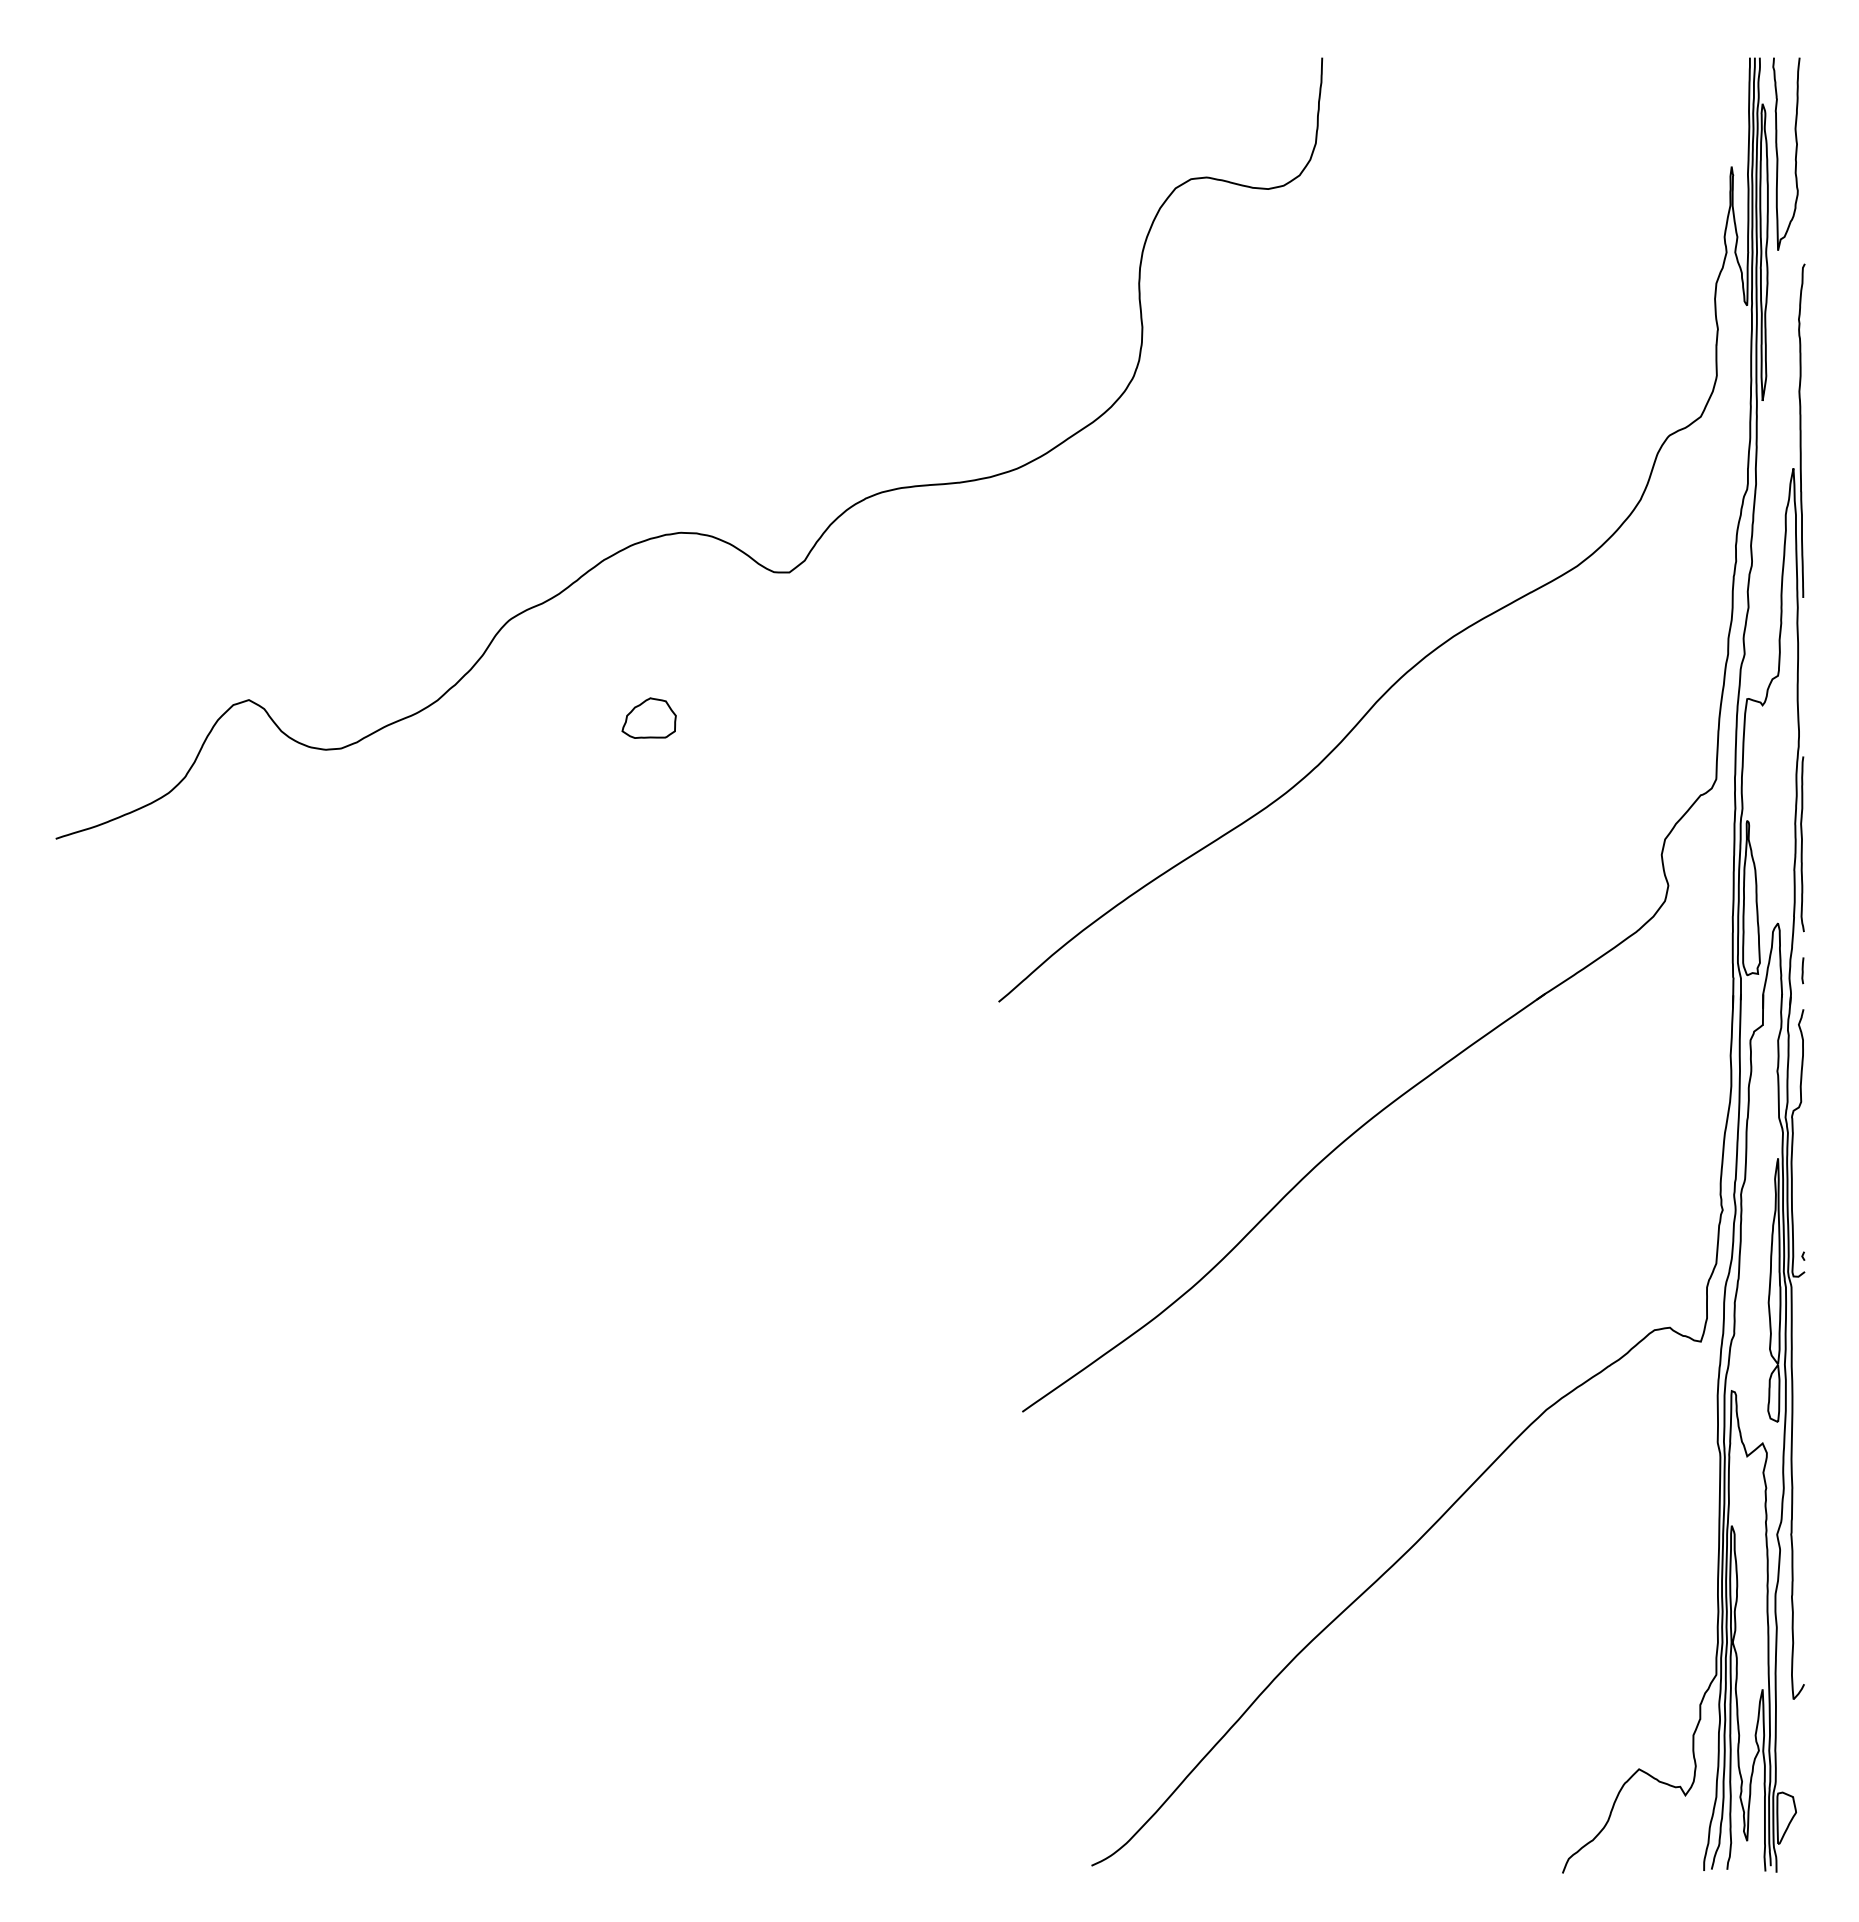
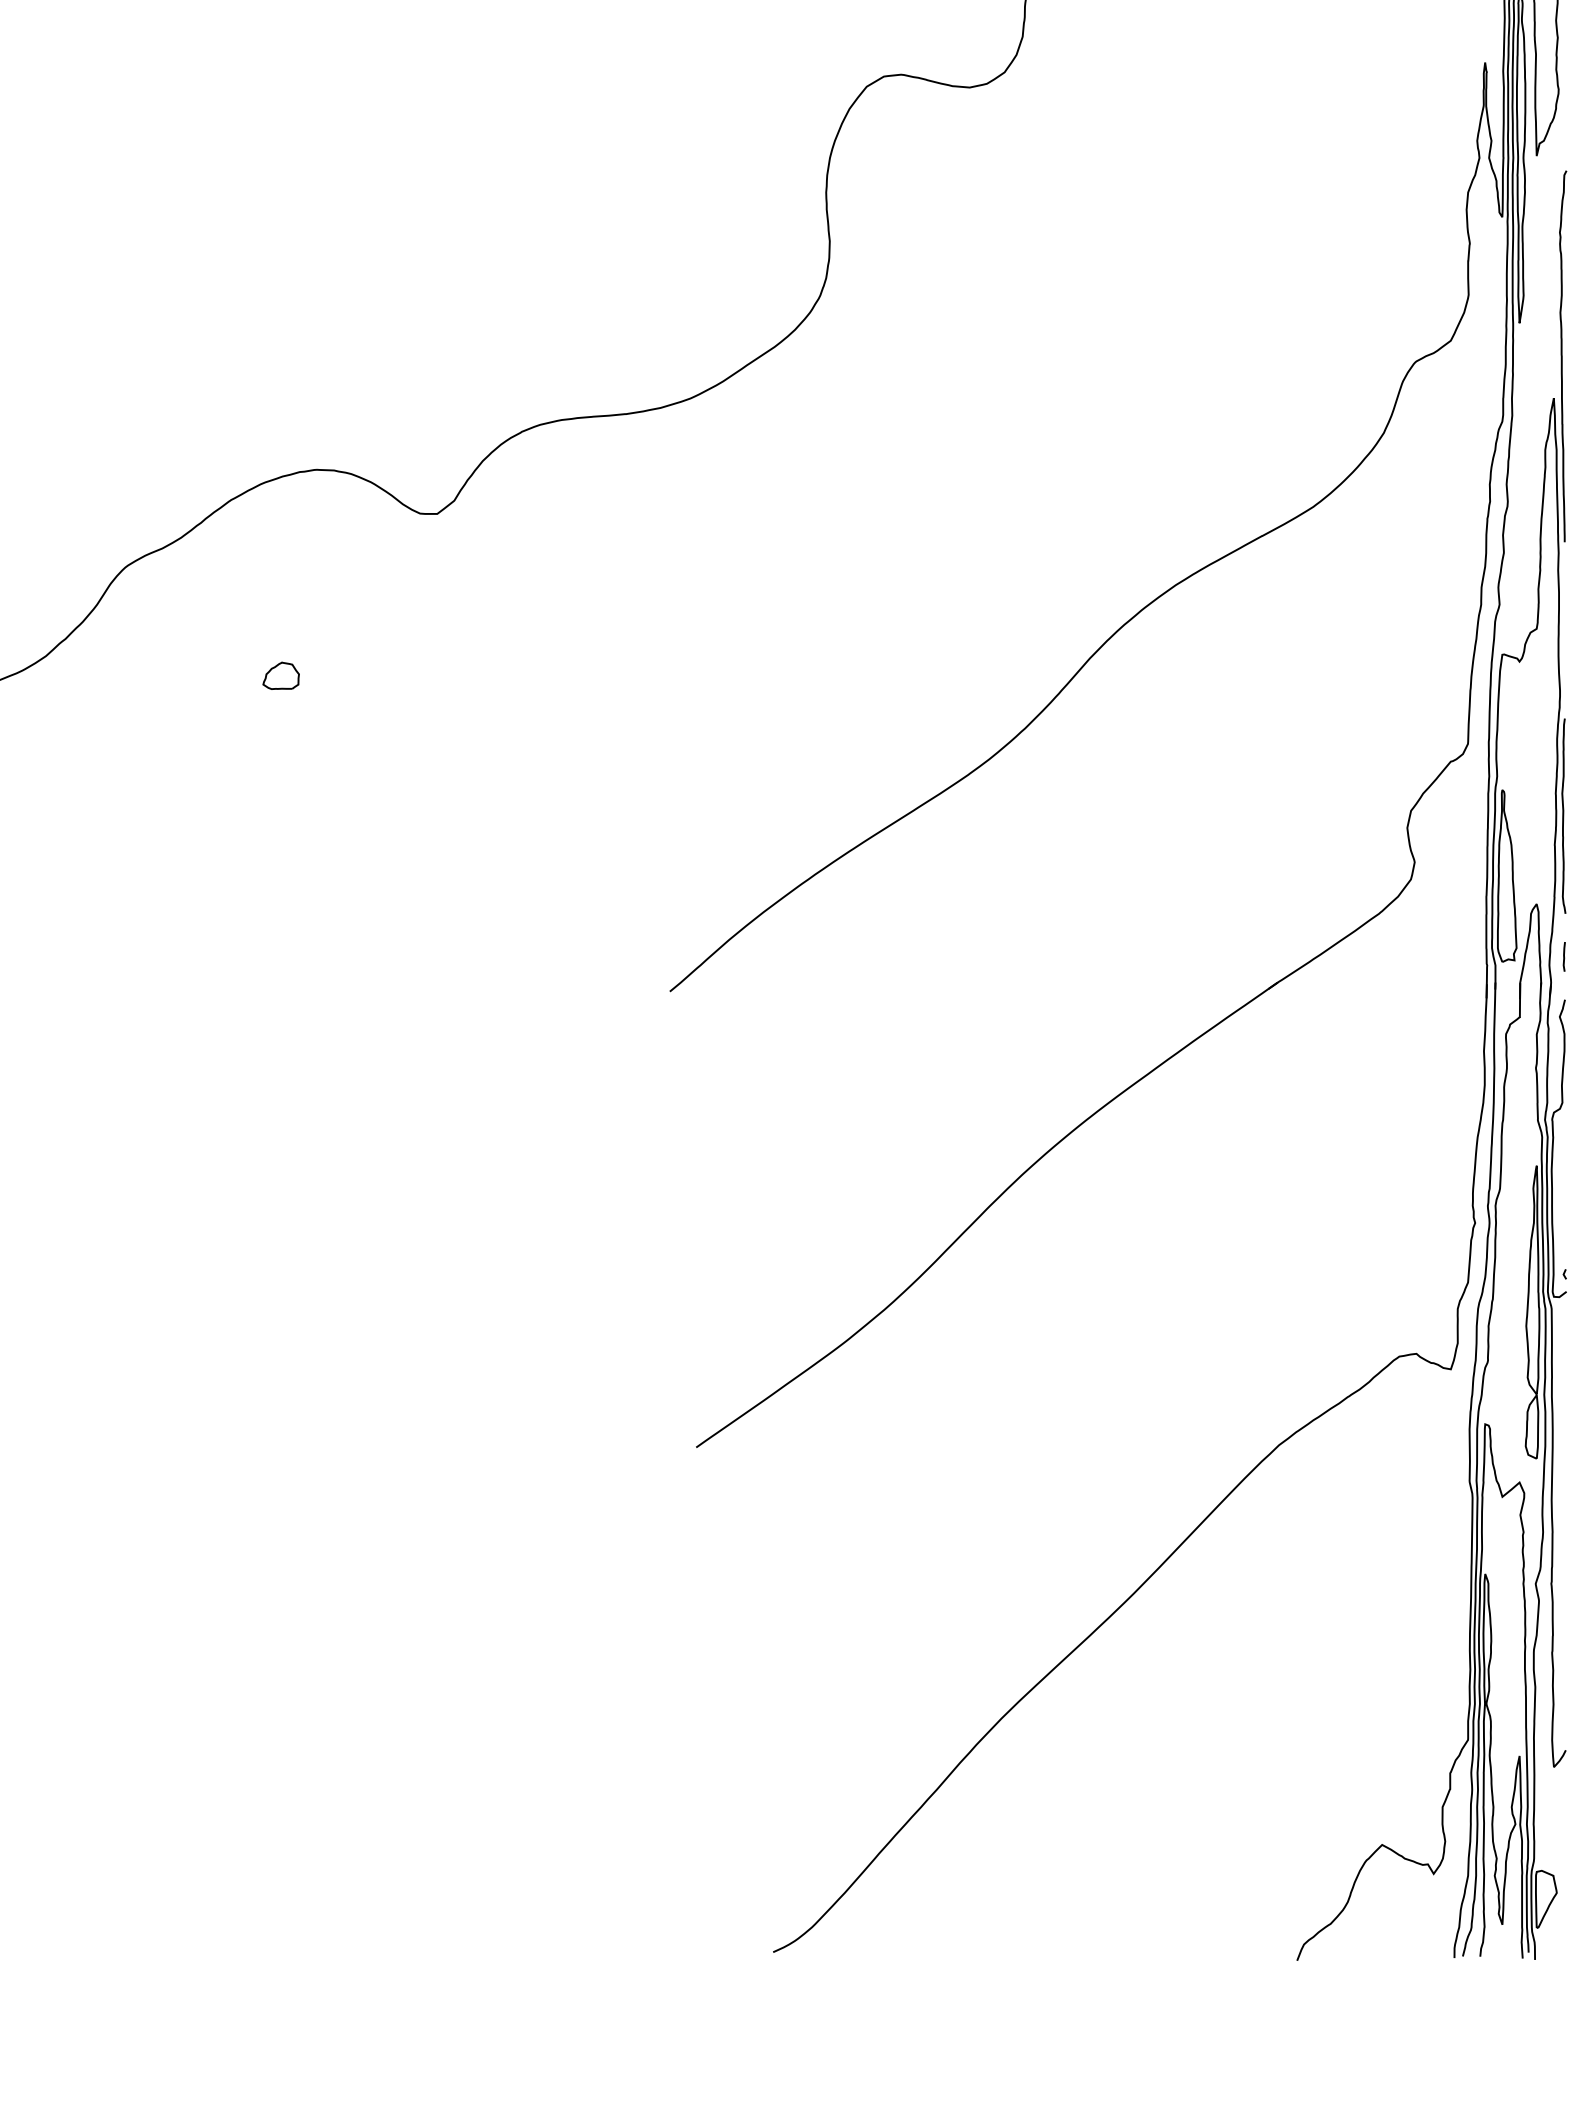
part: (648, 717) -> (280, 675), size x0.6

